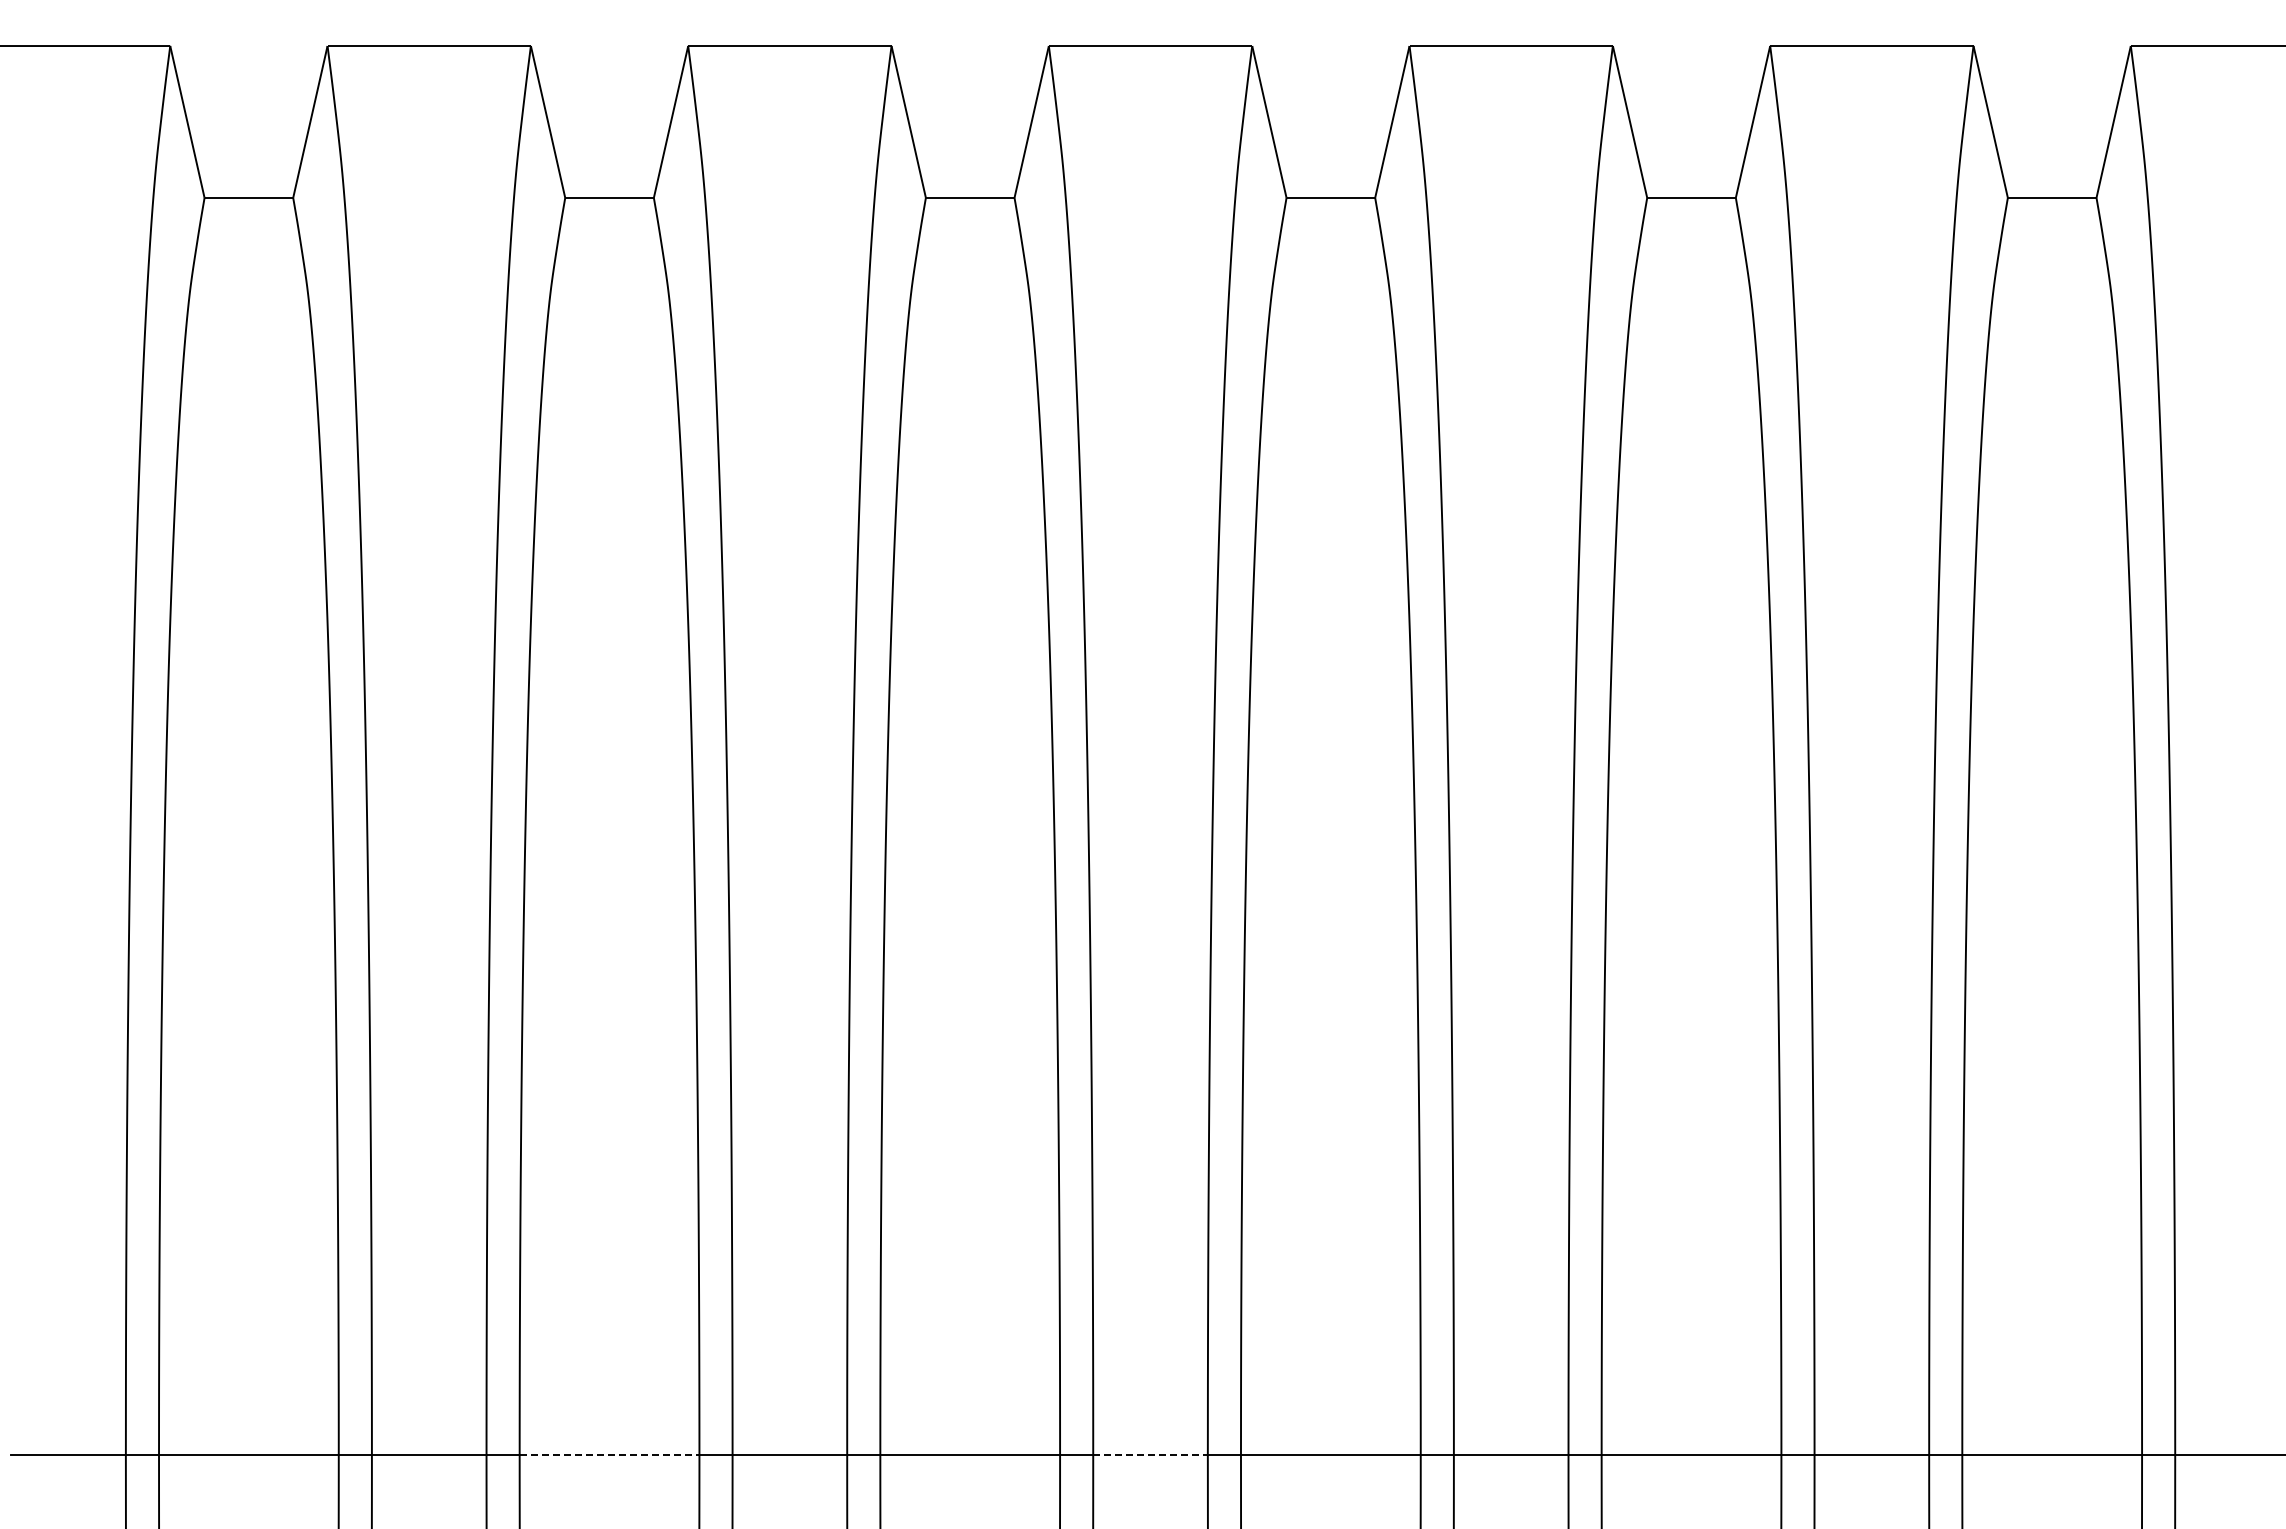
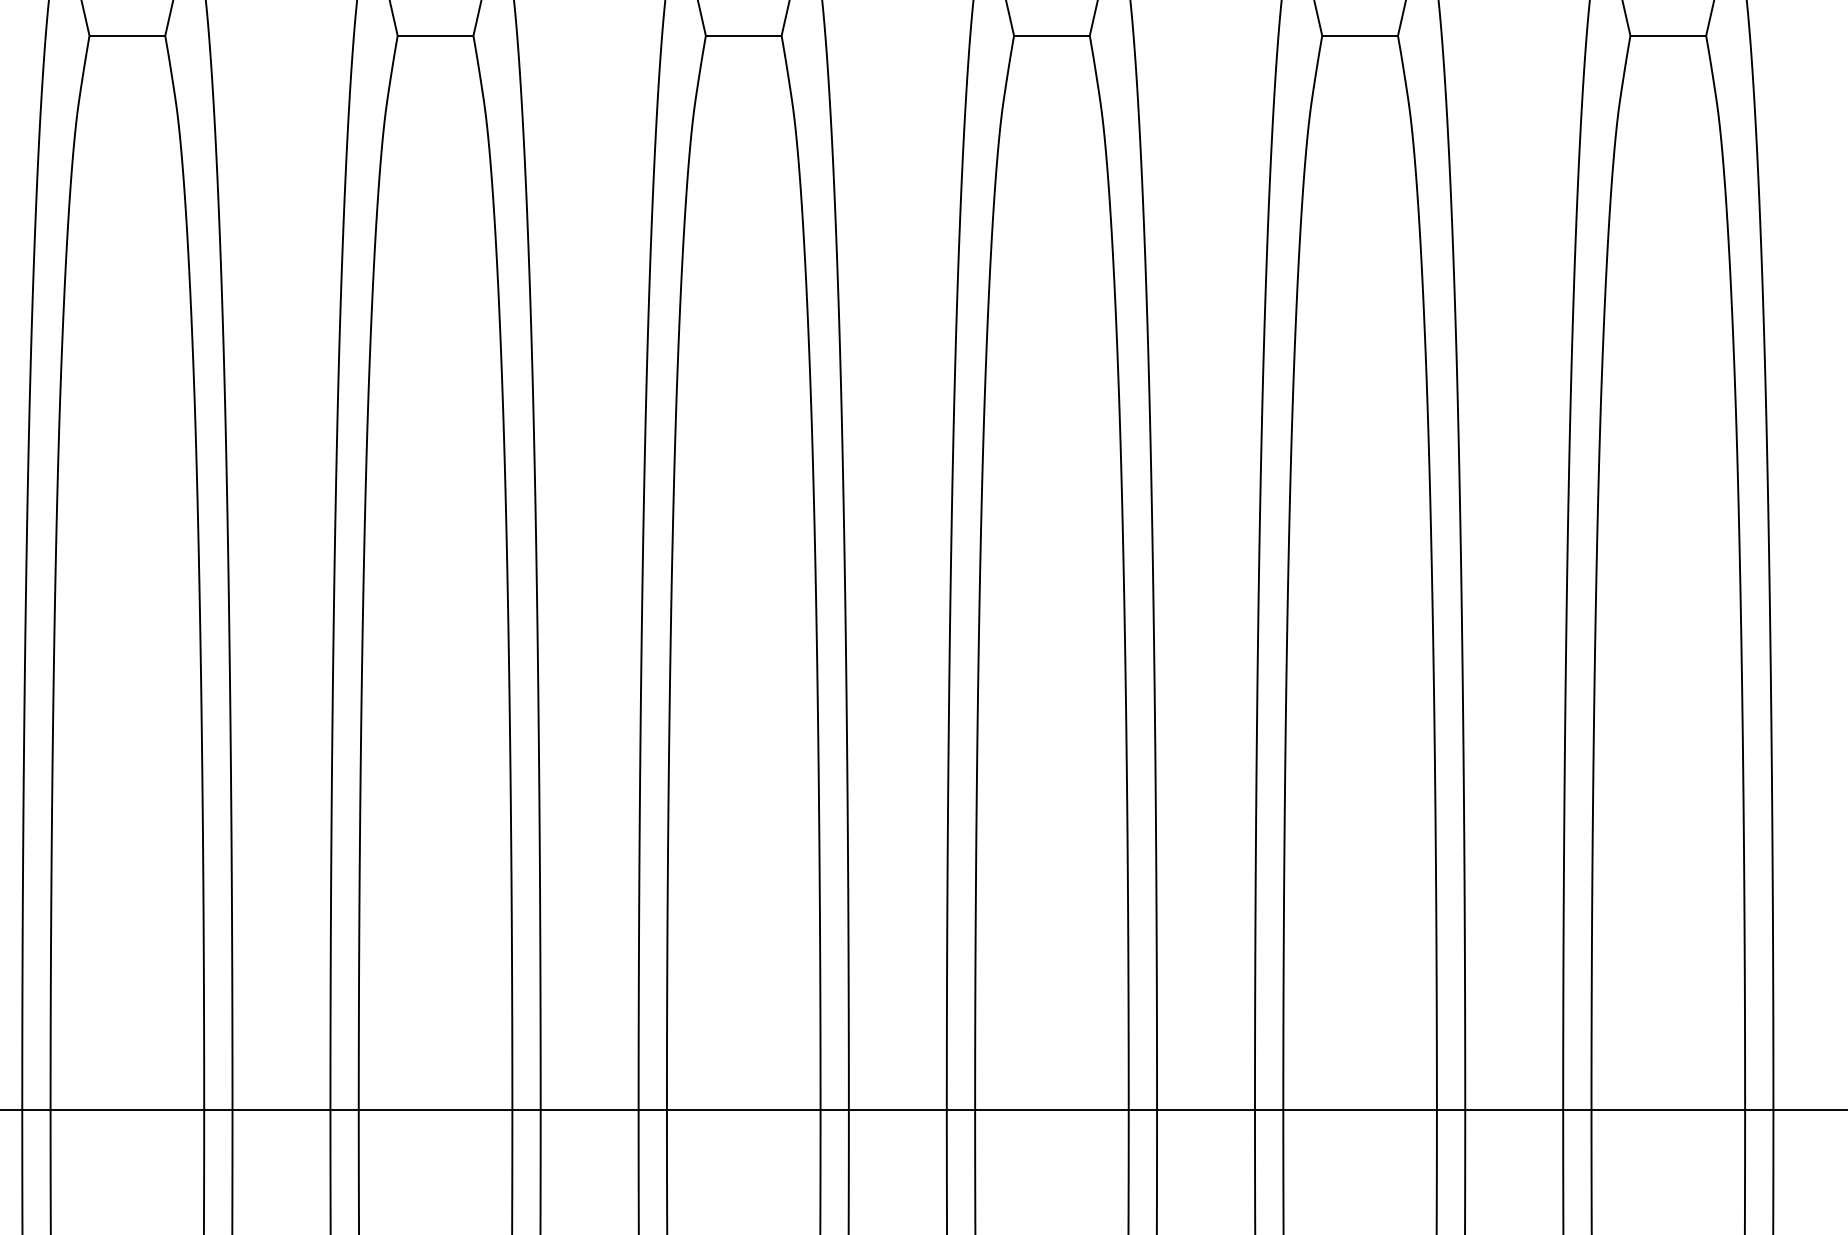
line: (609, 1454) -> (435, 1109), dashed -> solid
line: (1151, 1454) -> (898, 1109), dashed -> solid

